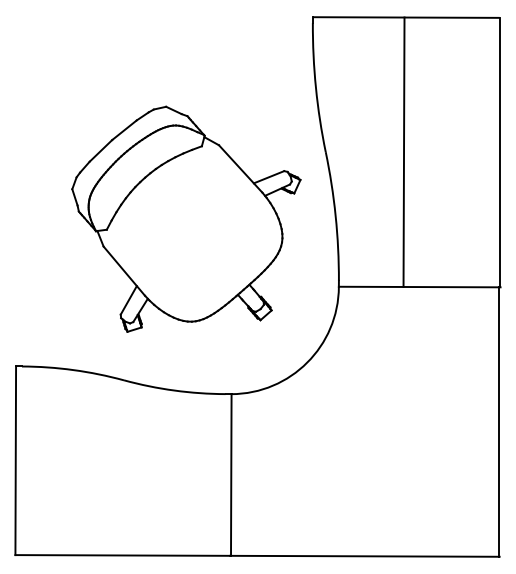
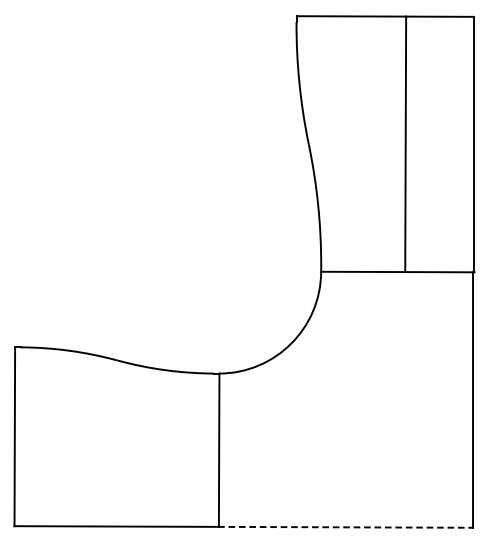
line: (403, 151) -> (405, 143), moved
part: (186, 218) -> (176, 207), removed
line: (364, 556) -> (345, 527), solid -> dashed

